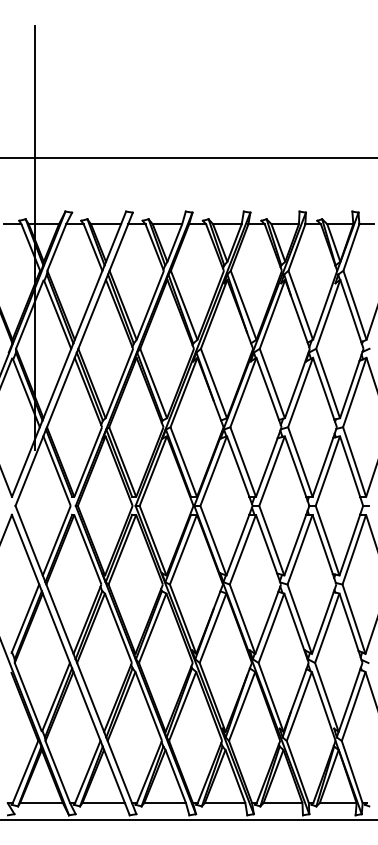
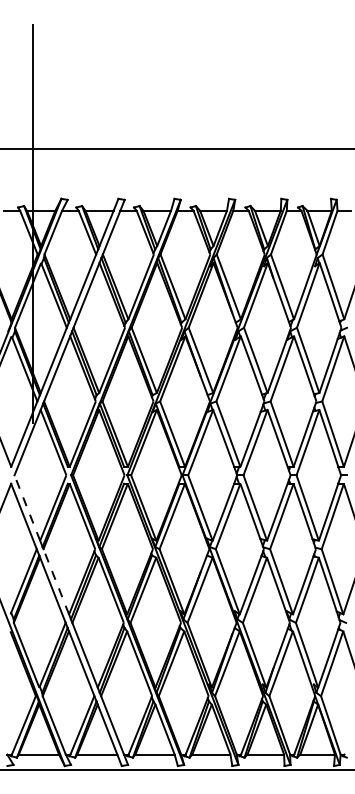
line: (29, 540) -> (27, 507), solid -> dashed
line: (60, 618) -> (56, 581), solid -> dashed

